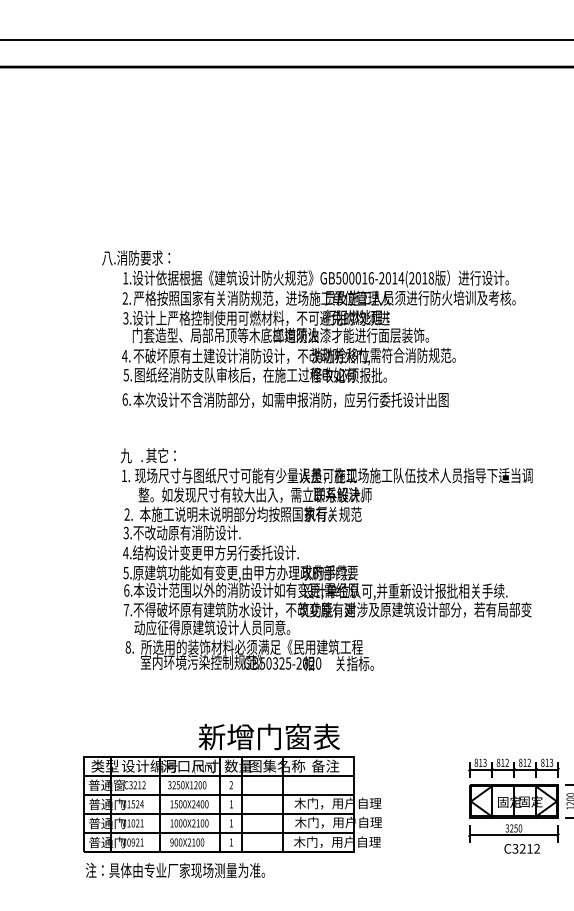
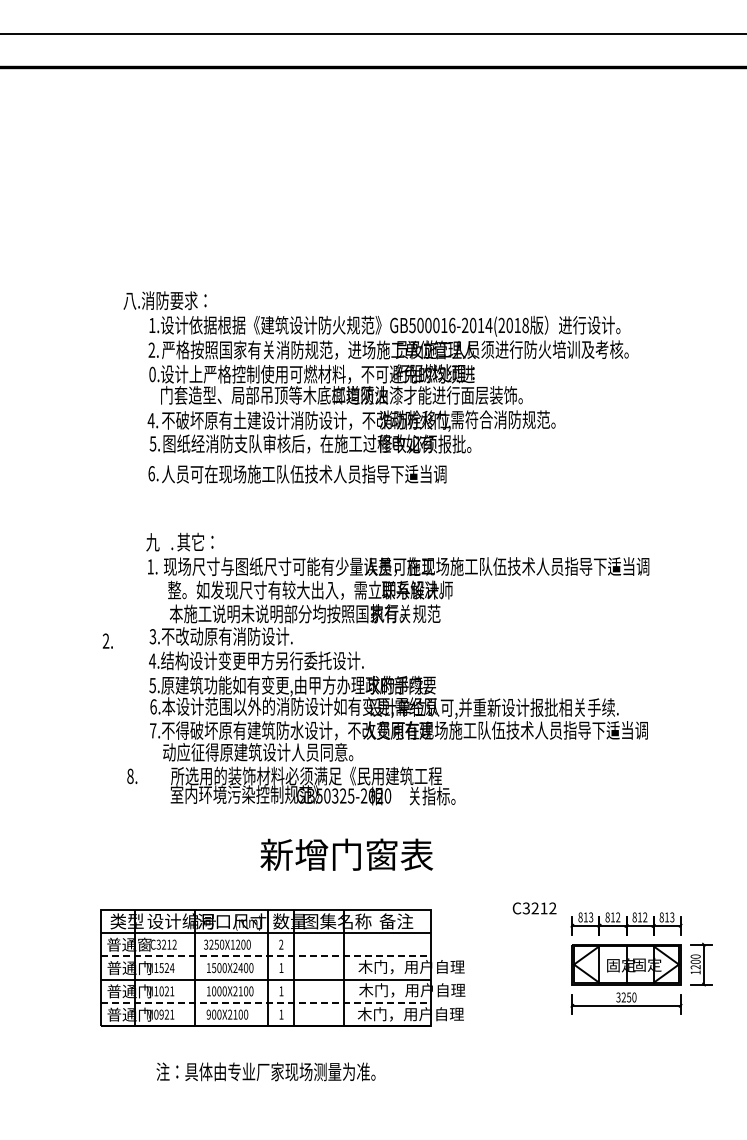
text: (125, 318) -> (152, 374), 3. -> 0.
text: (291, 399) -> (354, 473), 本次设计不含消防部分，如需申报消防，应另行委托设计出图 -> 人员可在现场施工队伍技术人员指导下适当调
text: (128, 514) -> (107, 640), moved
text: (414, 609) -> (505, 730), 筑功能，对涉及原建筑设计部分，若有局部变 -> 人员可在现场施工队伍技术人员指导下适当调
text: (129, 647) -> (132, 776), moved
text: (269, 736) -> (346, 854), moved
line: (219, 794) -> (266, 956), solid -> dashed
line: (219, 833) -> (266, 1003), solid -> dashed
text: (522, 848) -> (534, 908), moved
text: (175, 870) -> (265, 1071), moved

